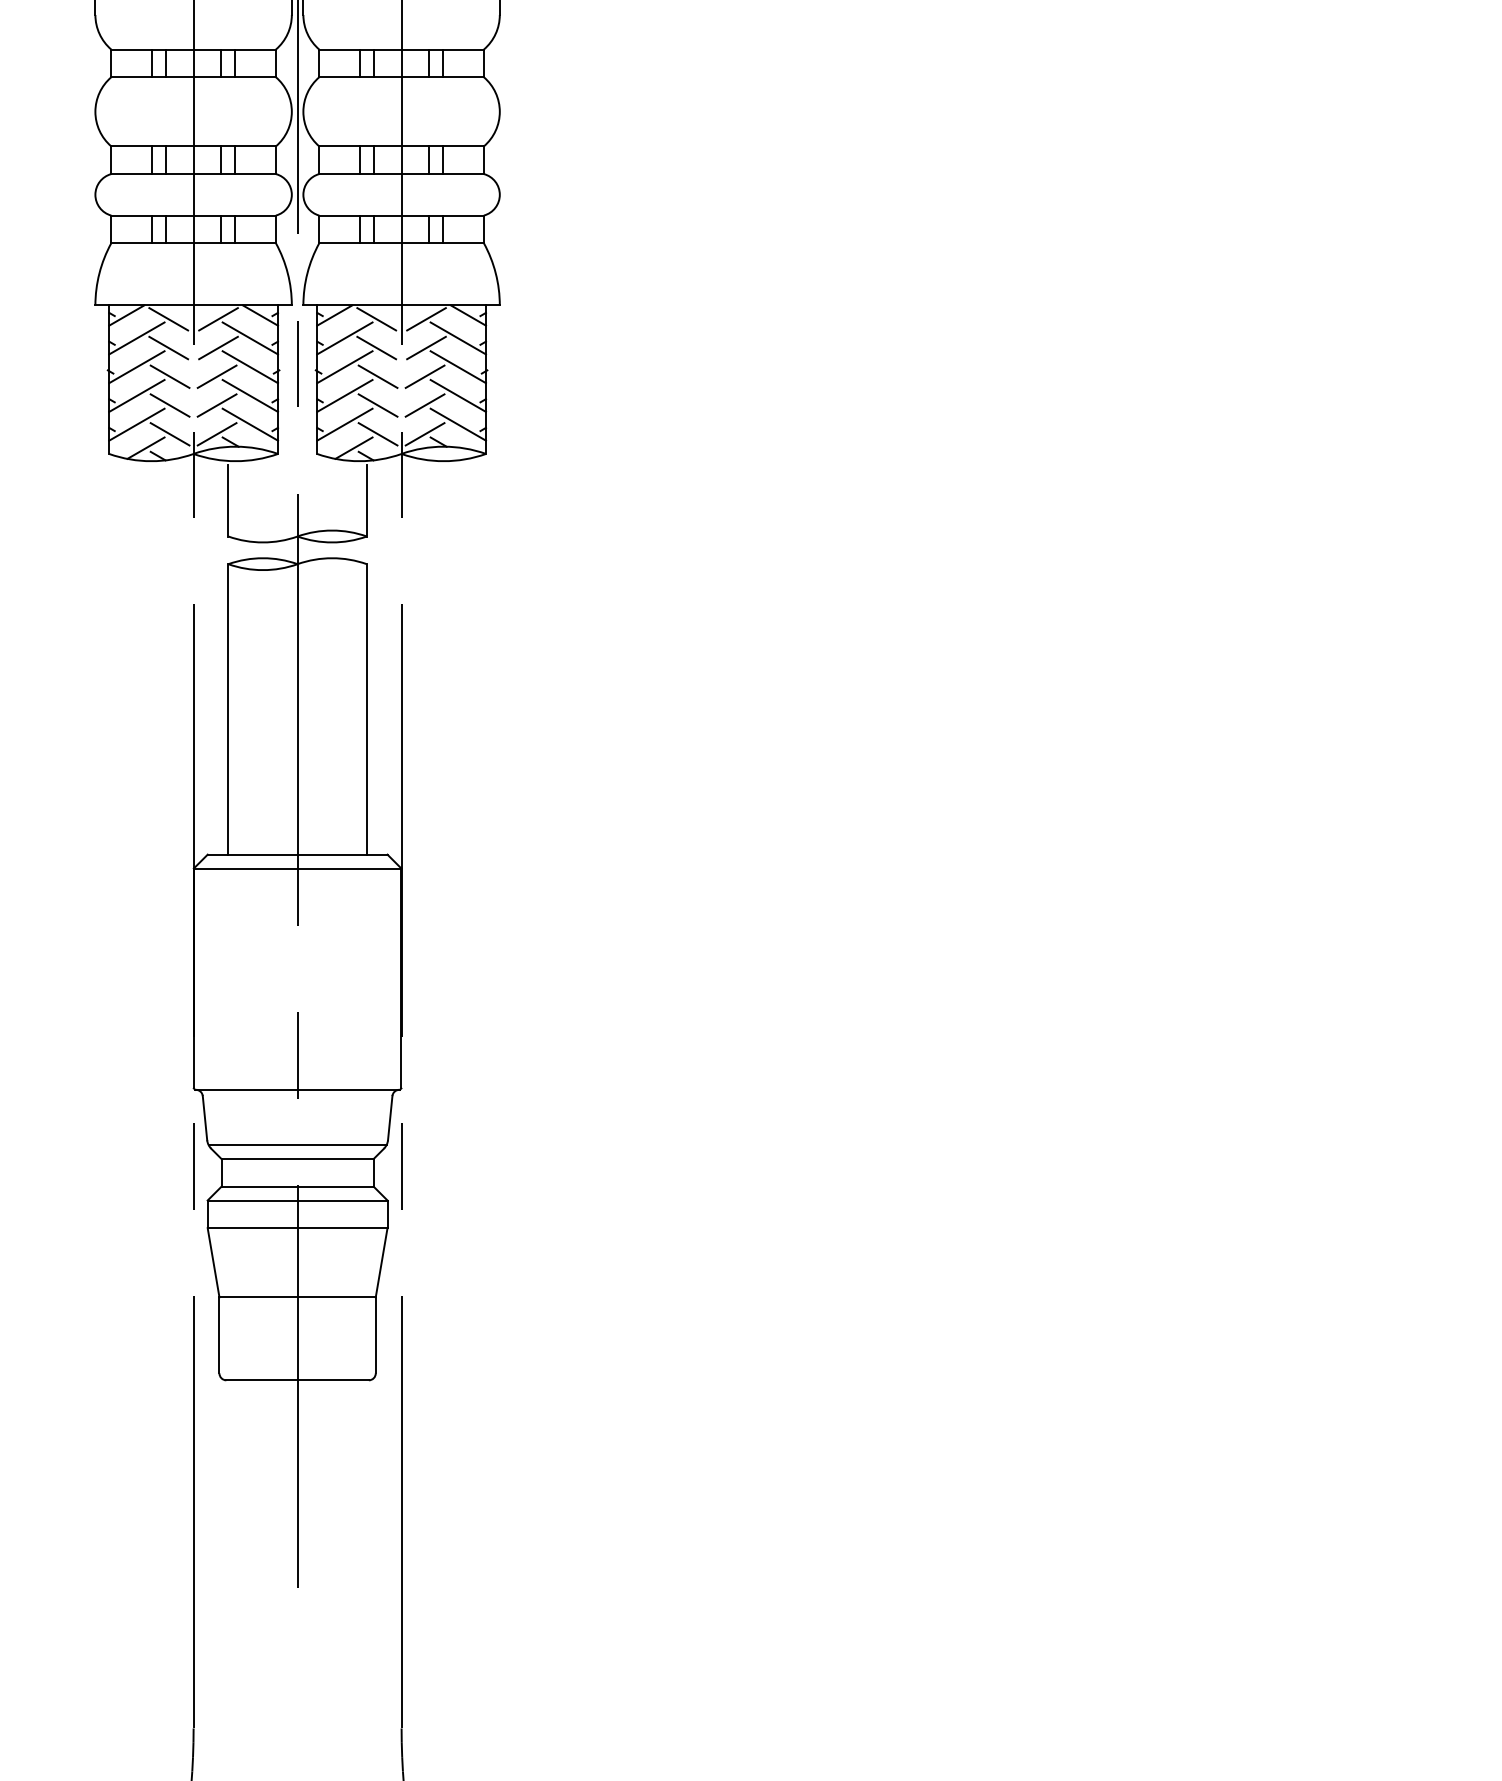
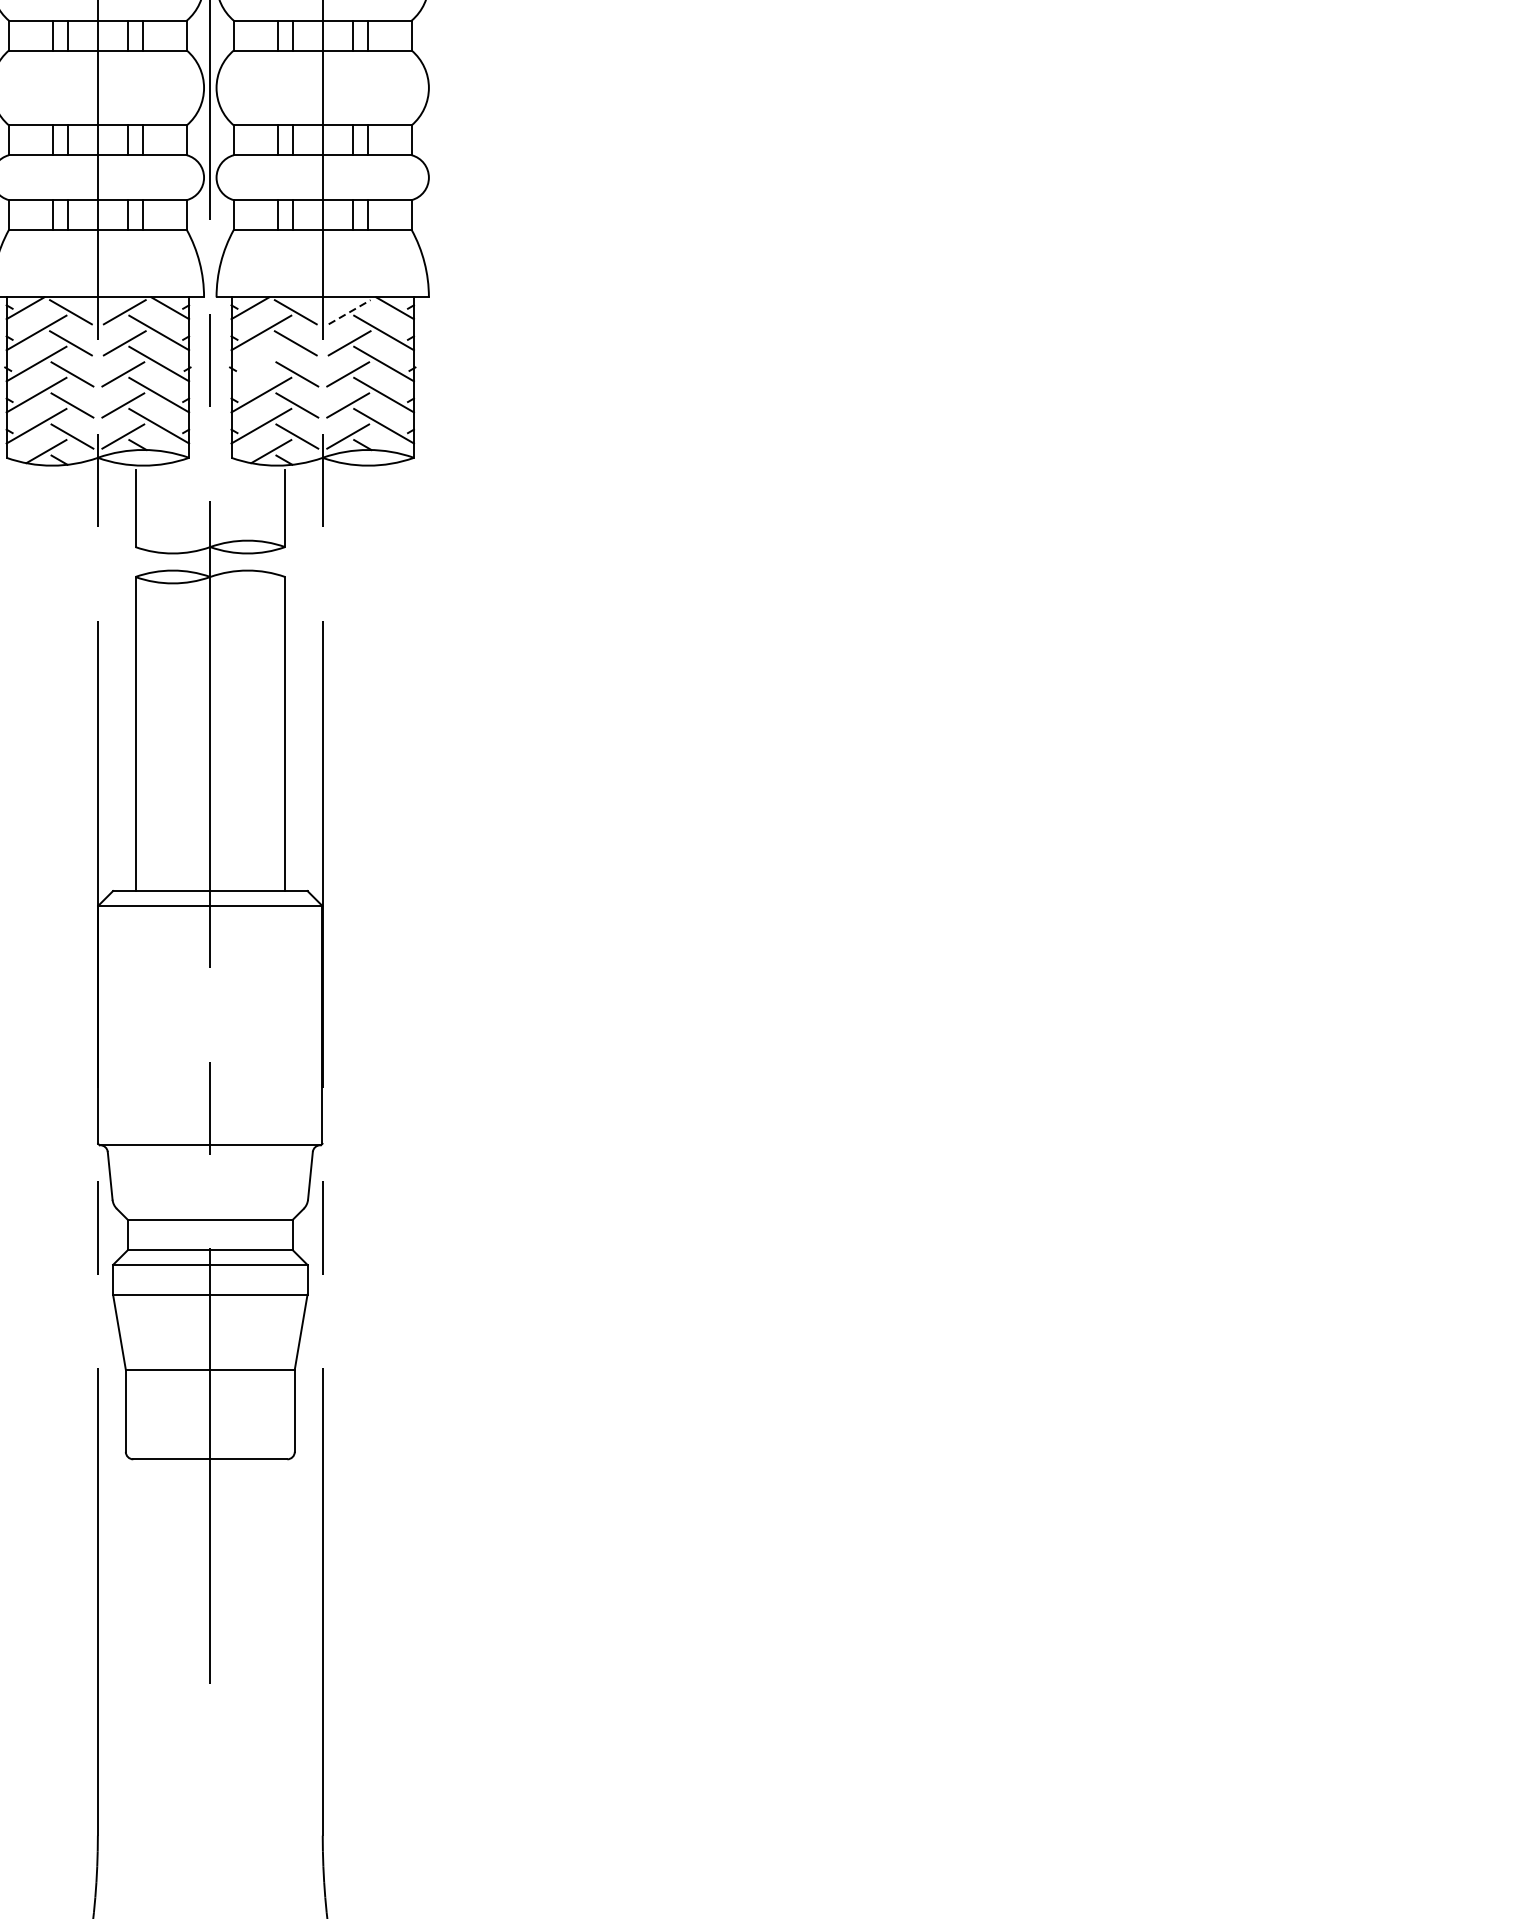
line: (426, 319) -> (349, 312), solid -> dashed
line: (344, 367) -> (260, 364), removed
line: (297, 1145) -> (210, 1205), removed

